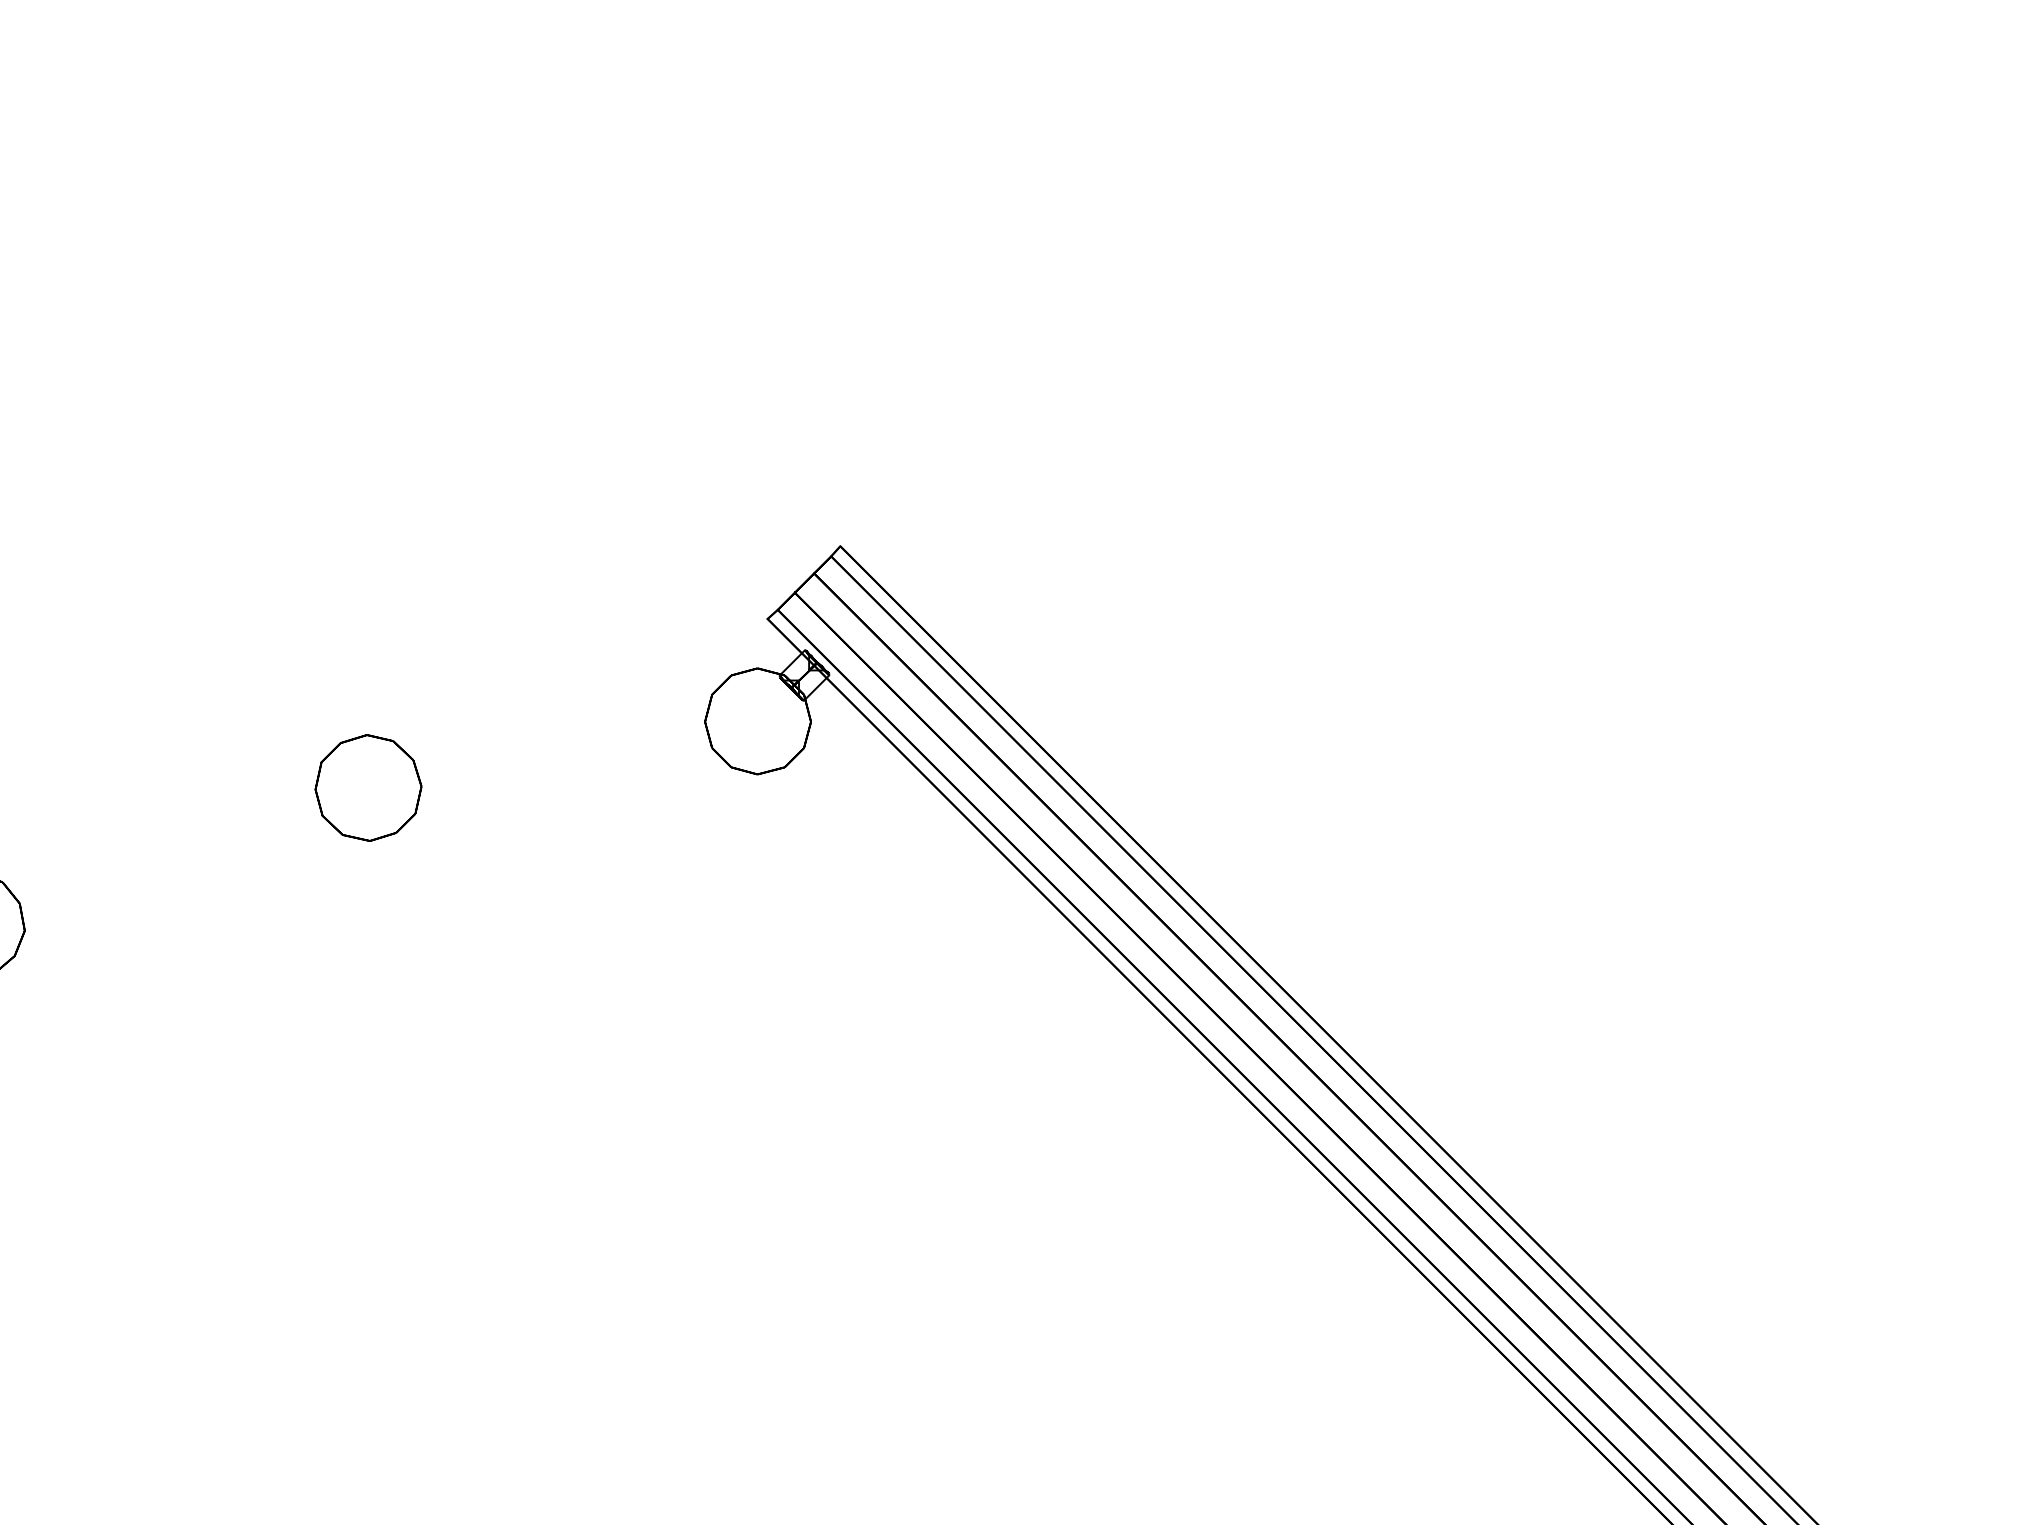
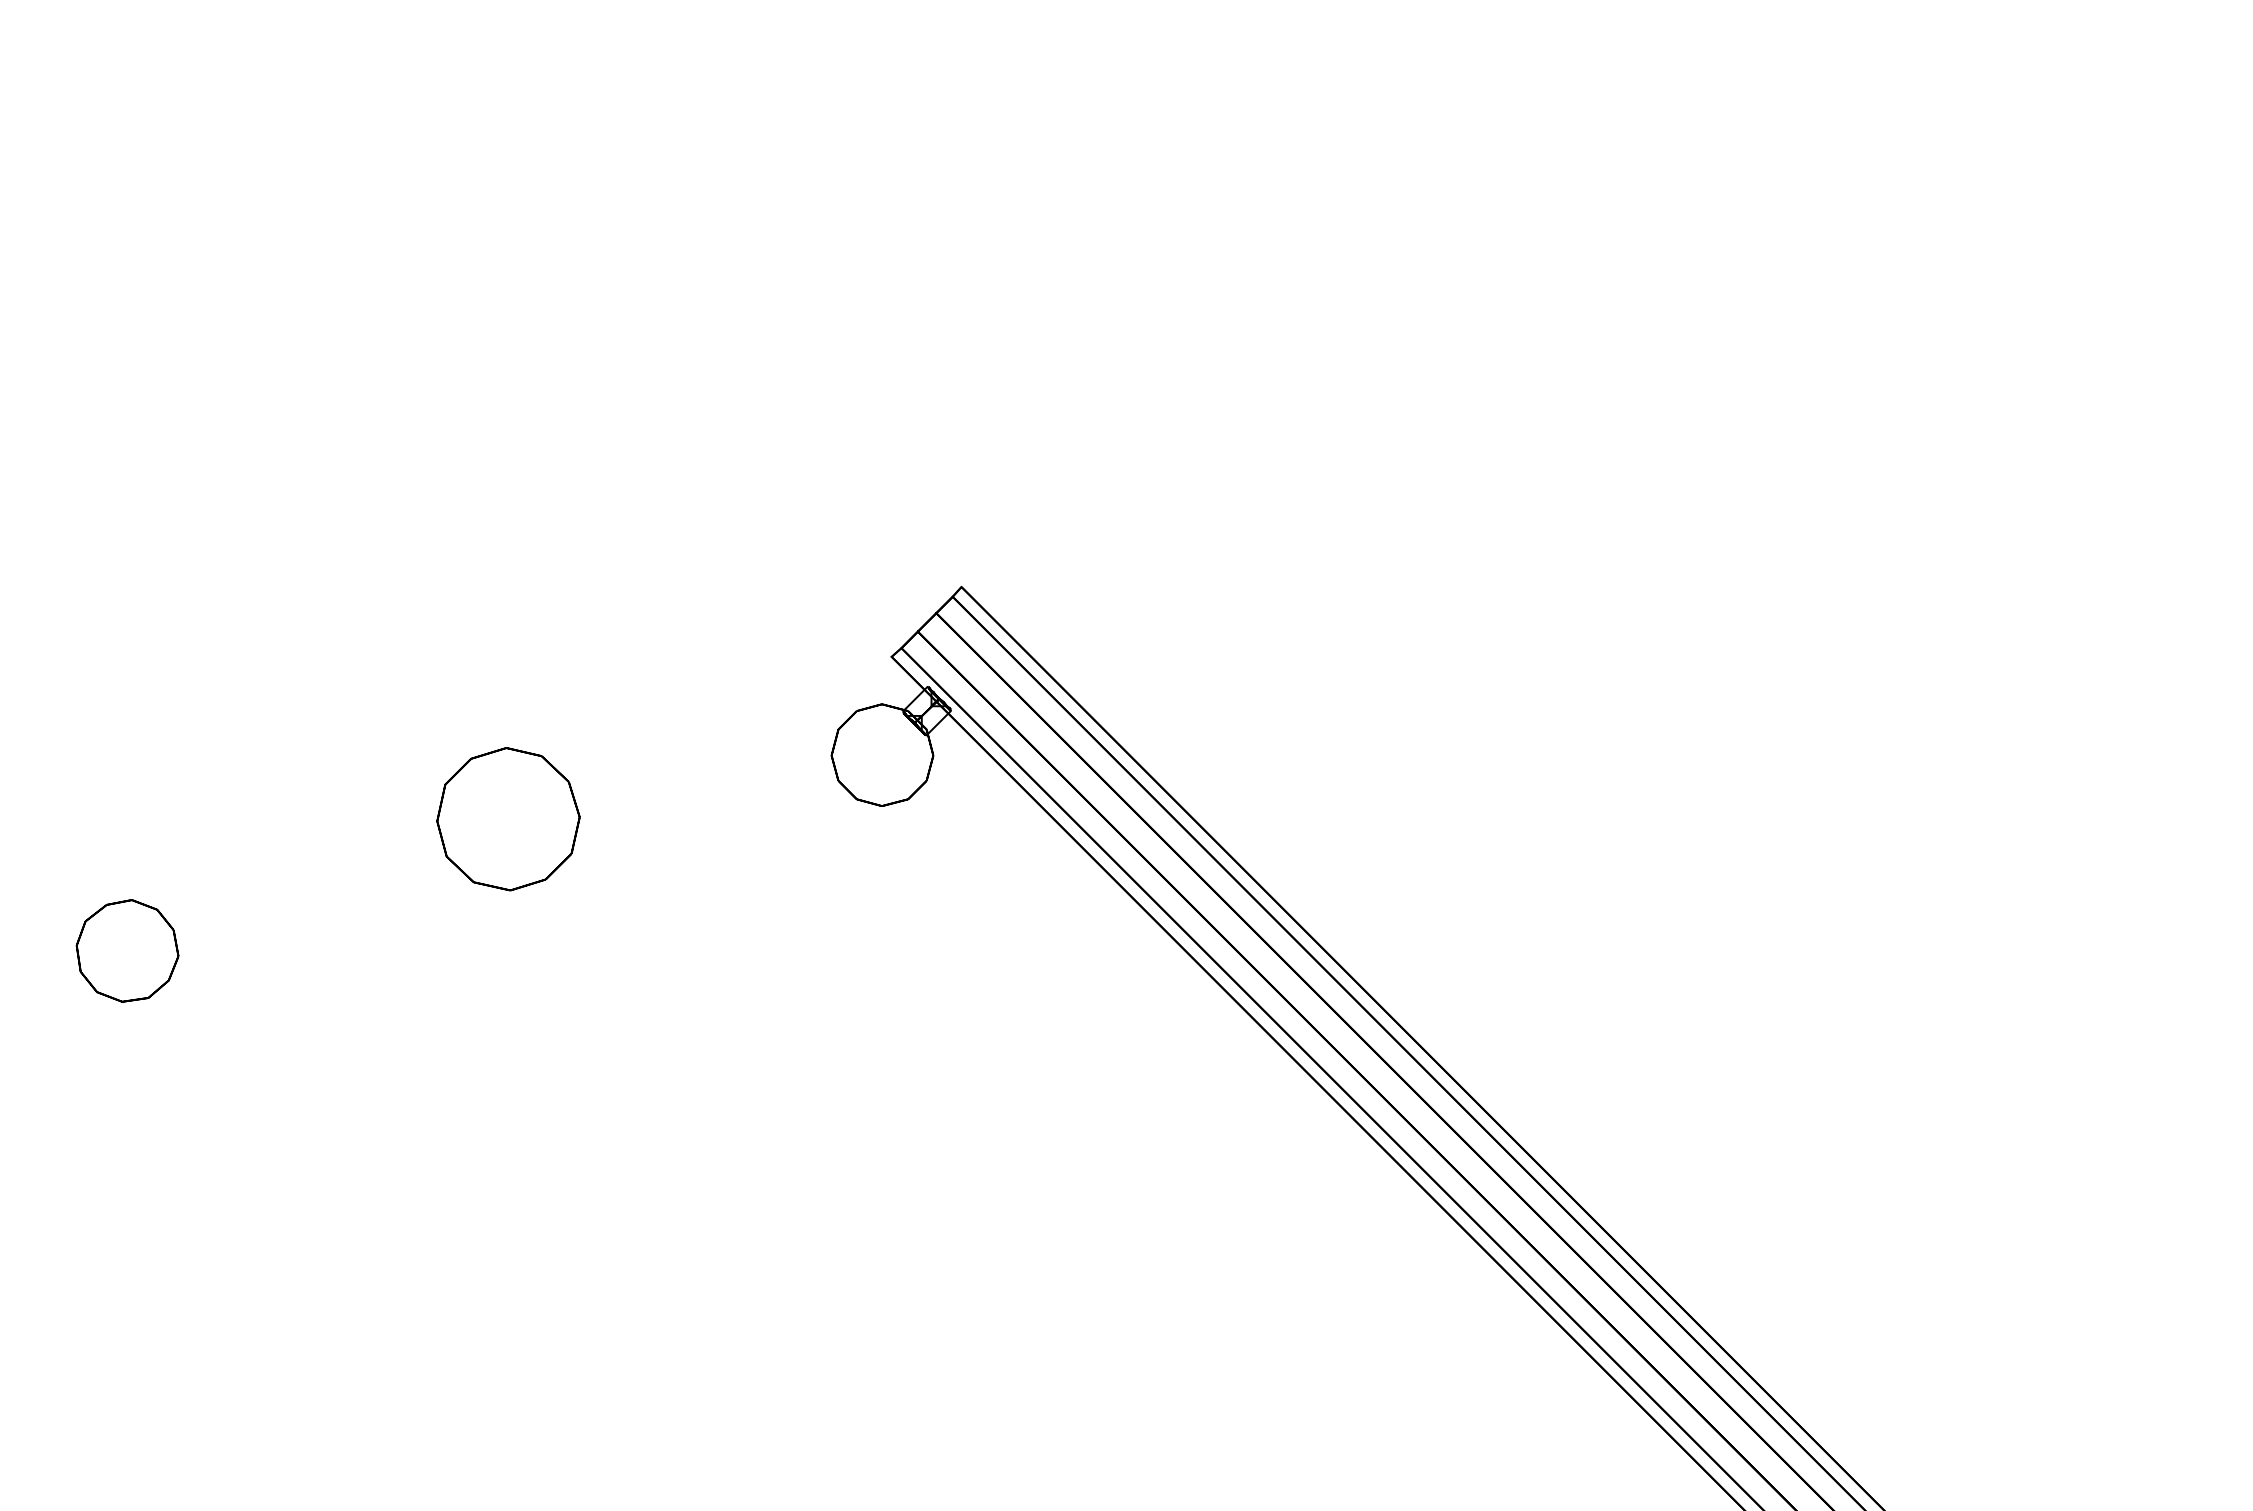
part: (368, 787) -> (508, 818), size x1.4

